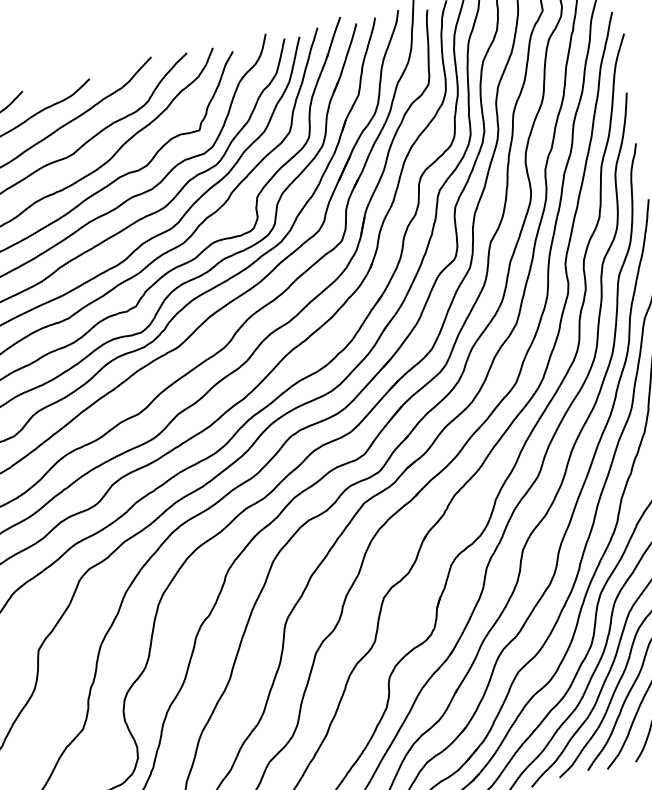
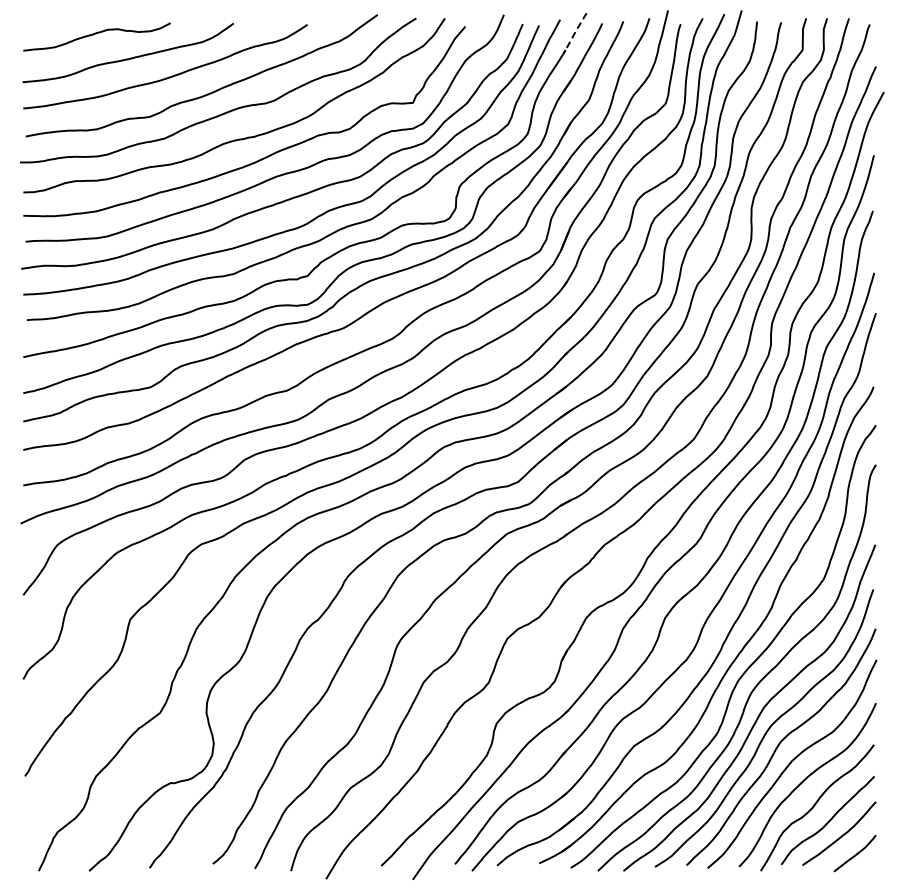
line: (333, 37) -> (574, 33), solid -> dashed

